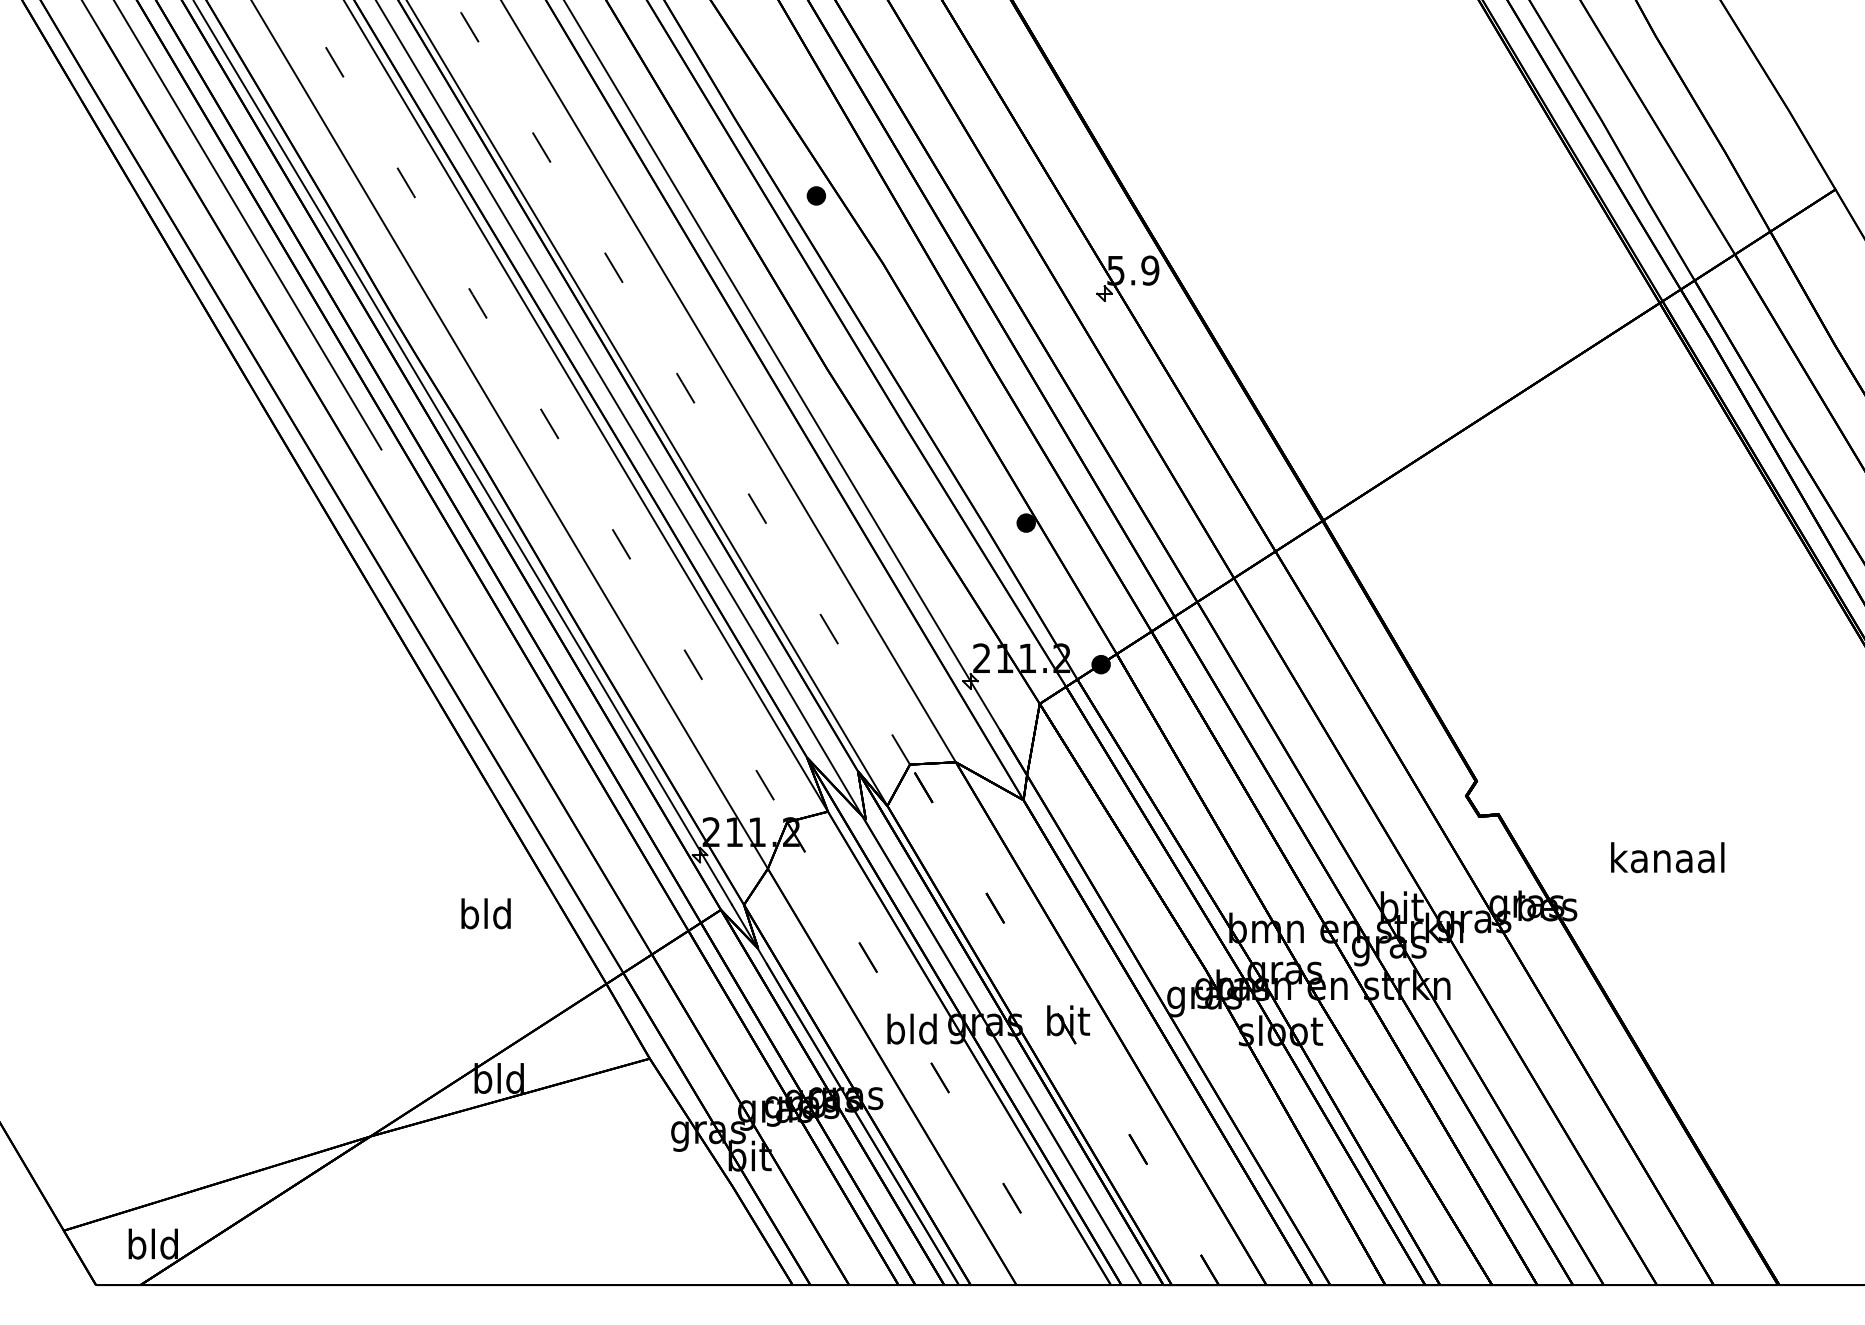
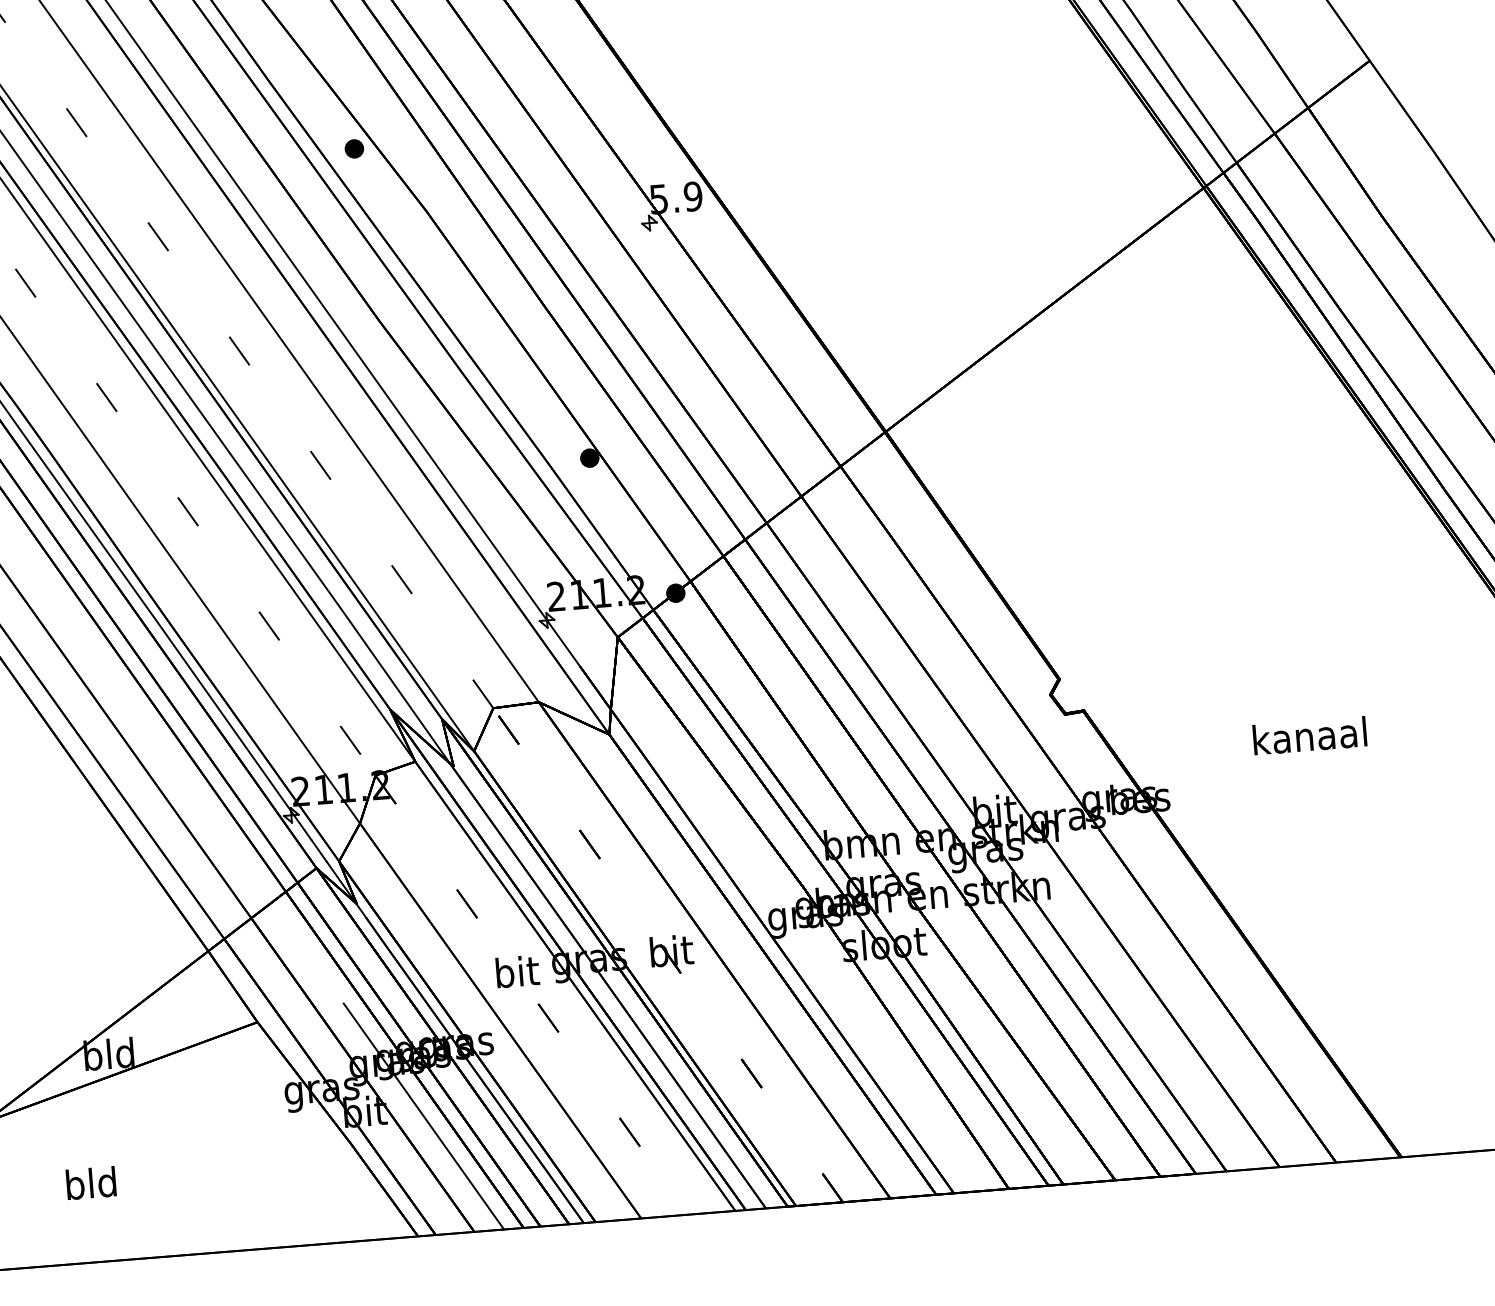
text: (1667, 857) -> (1309, 735), moved
text: (485, 913) -> (90, 1182), moved
text: (911, 1028) -> (515, 971), bld -> bit
line: (807, 1166) -> (423, 1117), added

